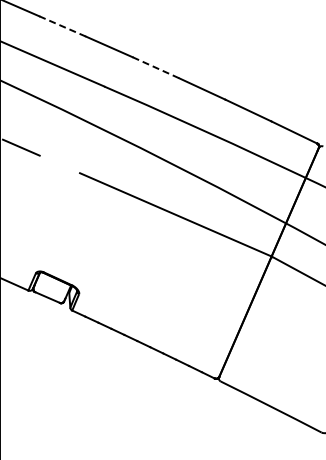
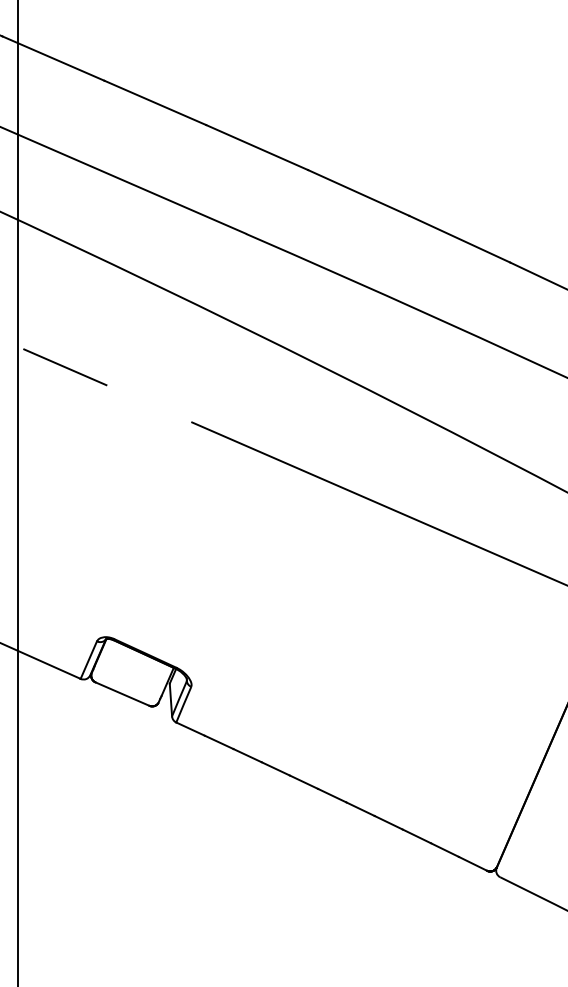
line: (62, 26) -> (155, 103), dashed -> solid
line: (155, 67) -> (357, 192), dashed -> solid

